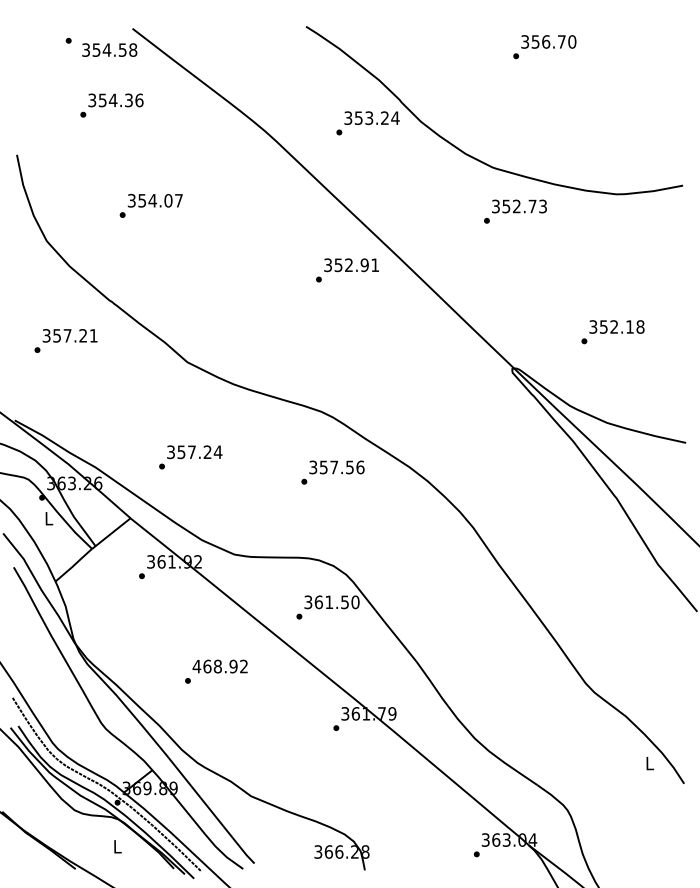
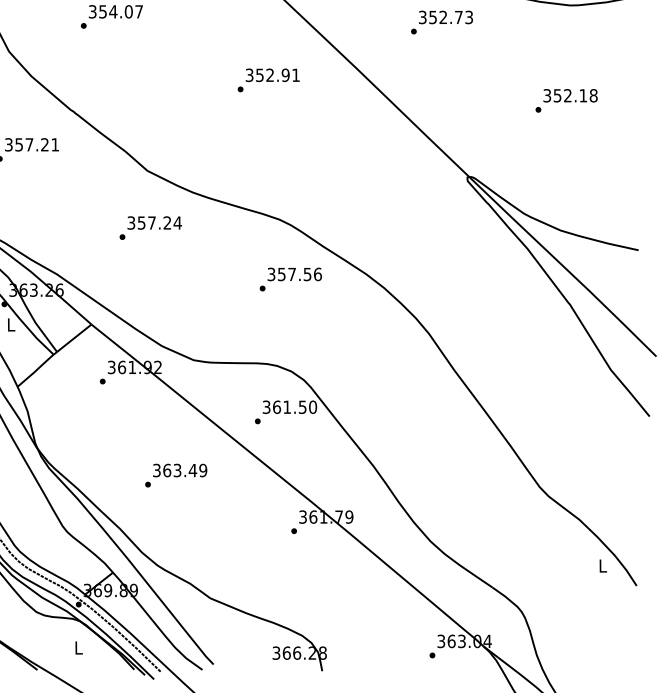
text: (515, 211) -> (442, 22), moved
text: (347, 270) -> (268, 80), moved
text: (612, 332) -> (566, 101), moved
text: (190, 457) -> (150, 228), moved
text: (220, 666) -> (180, 470), 468.92 -> 363.49

